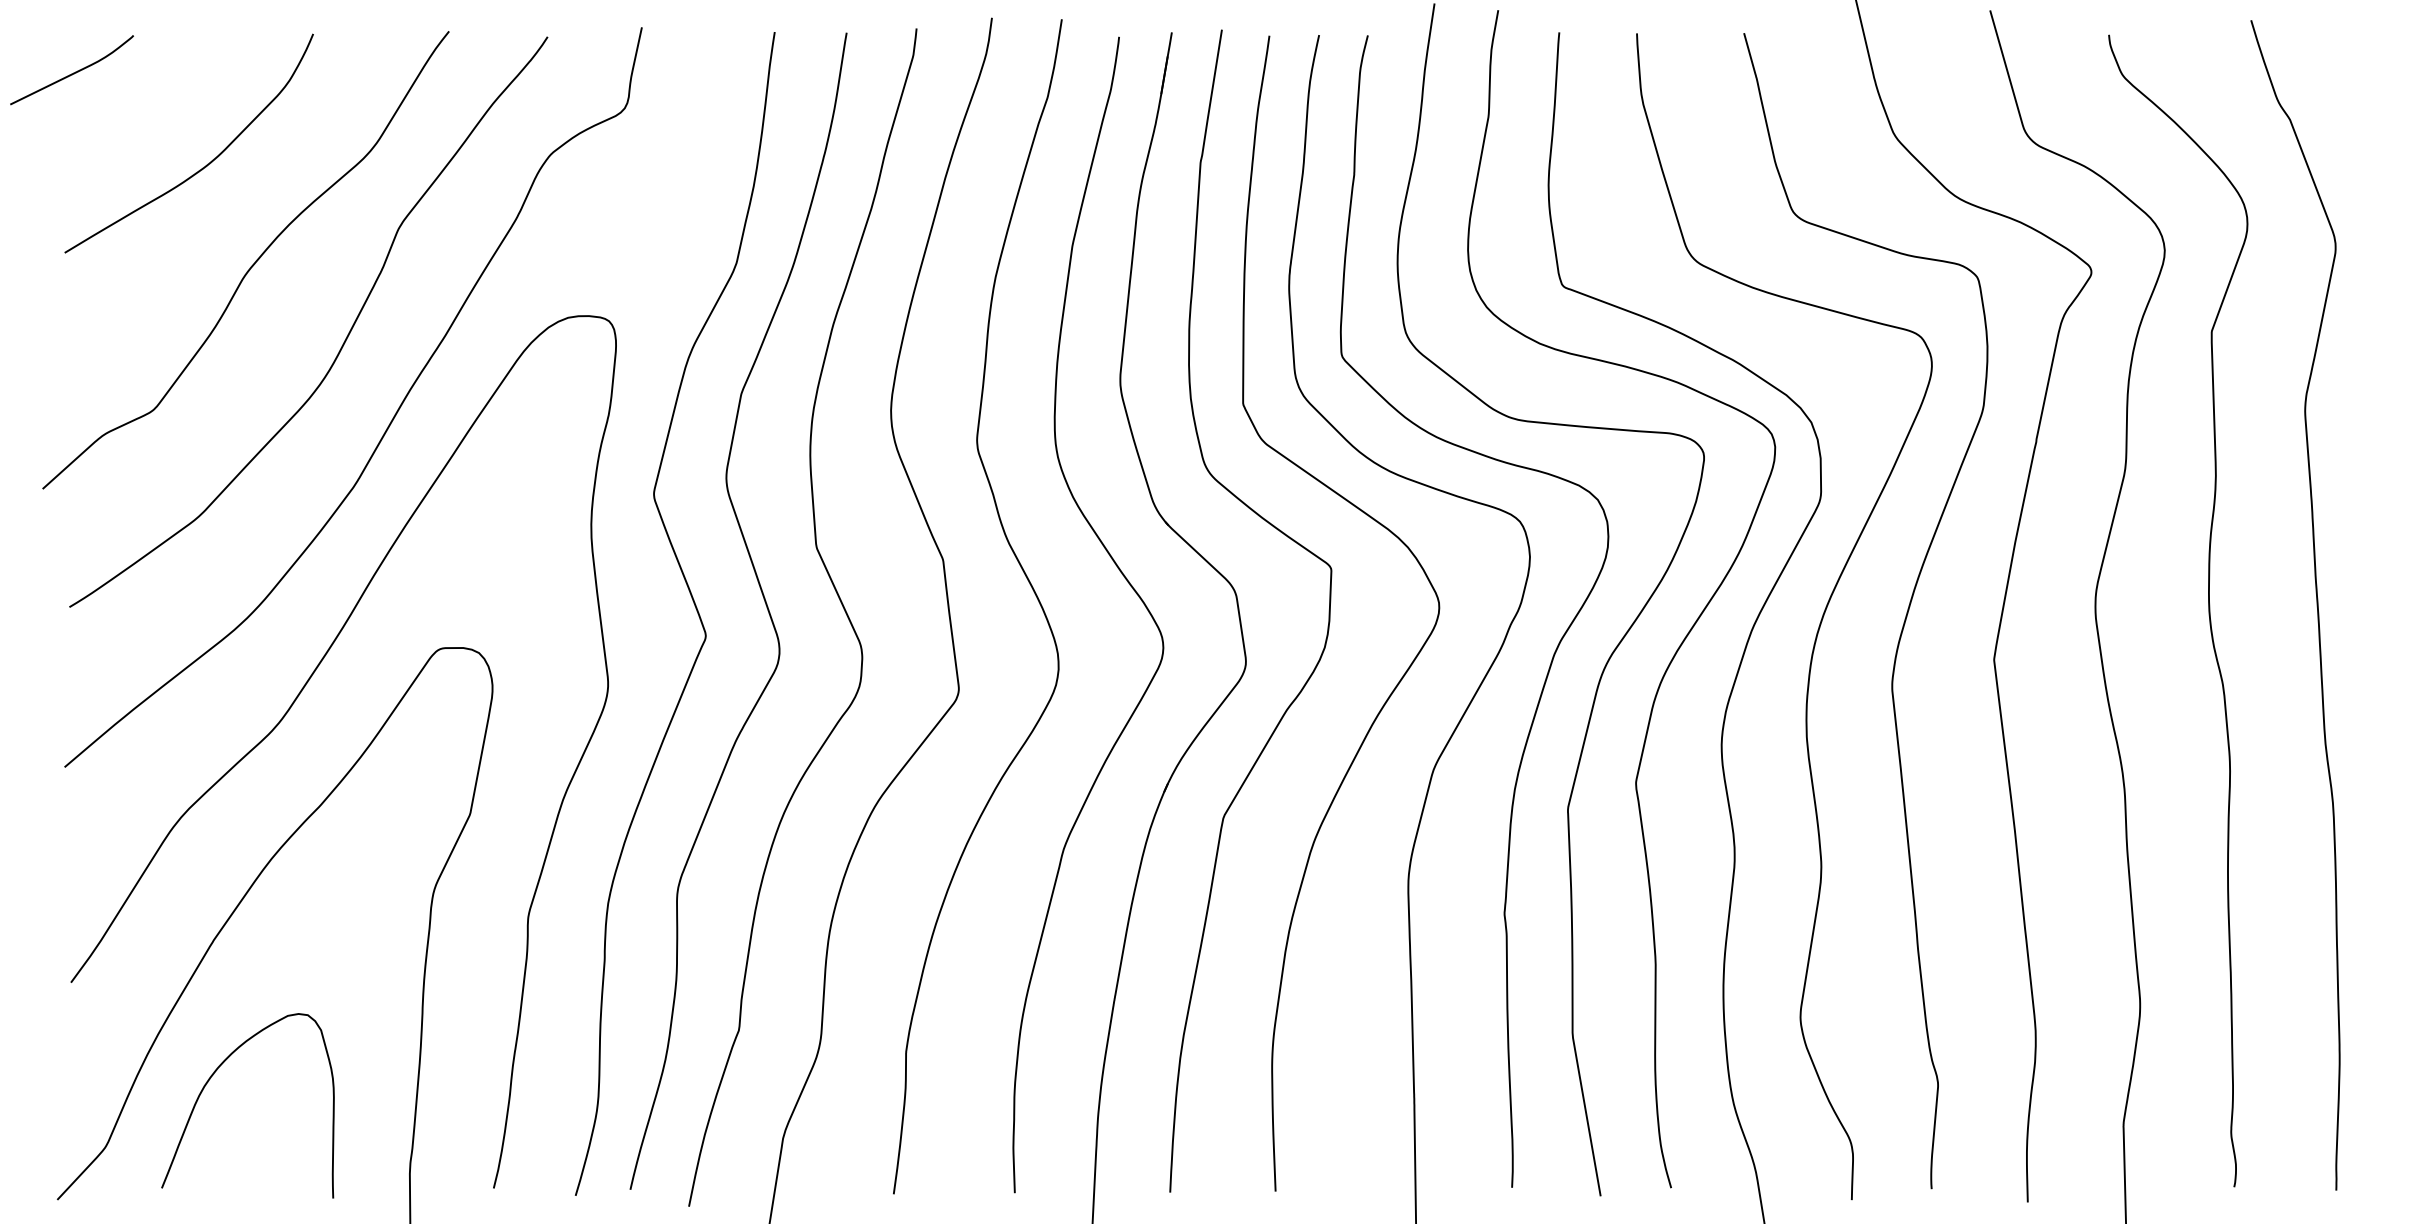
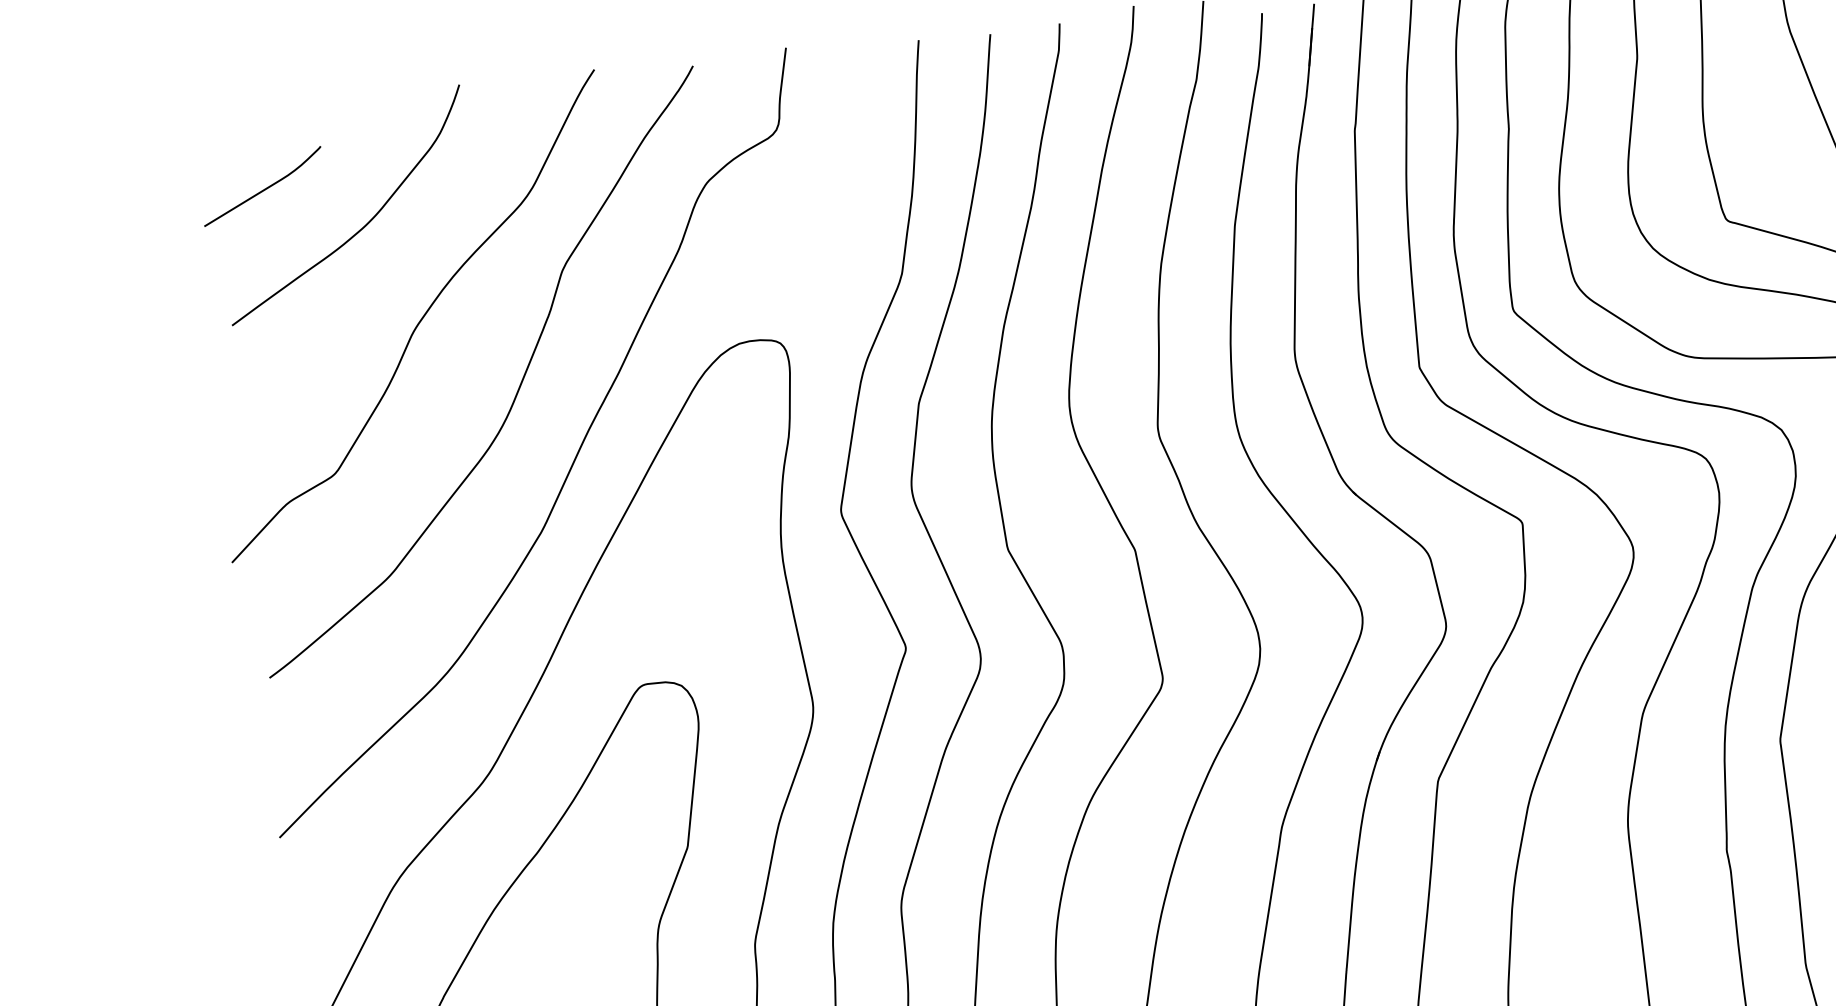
curve: (73, 72) -> (264, 188), moved

